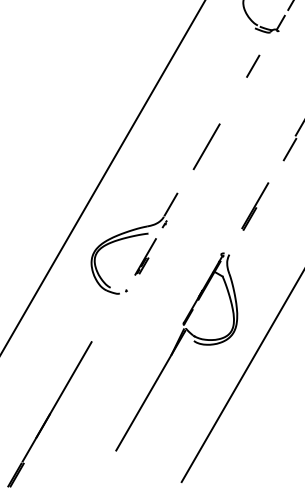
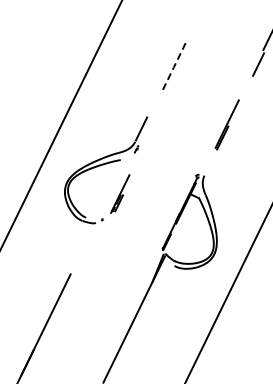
line: (206, 146) -> (173, 67), solid -> dashed
part: (145, 256) -> (120, 193), moved

